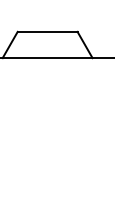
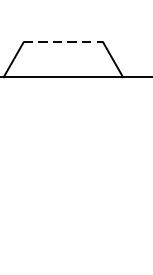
line: (47, 31) -> (63, 41), solid -> dashed

